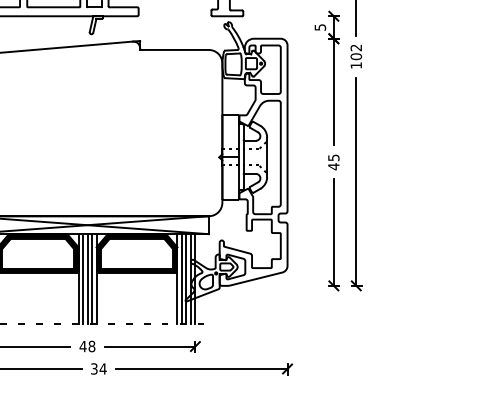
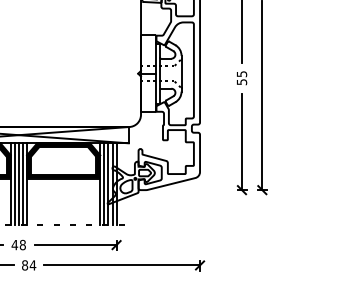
text: (333, 166) -> (241, 82), 45 -> 55
text: (94, 368) -> (25, 264), 34 -> 84

